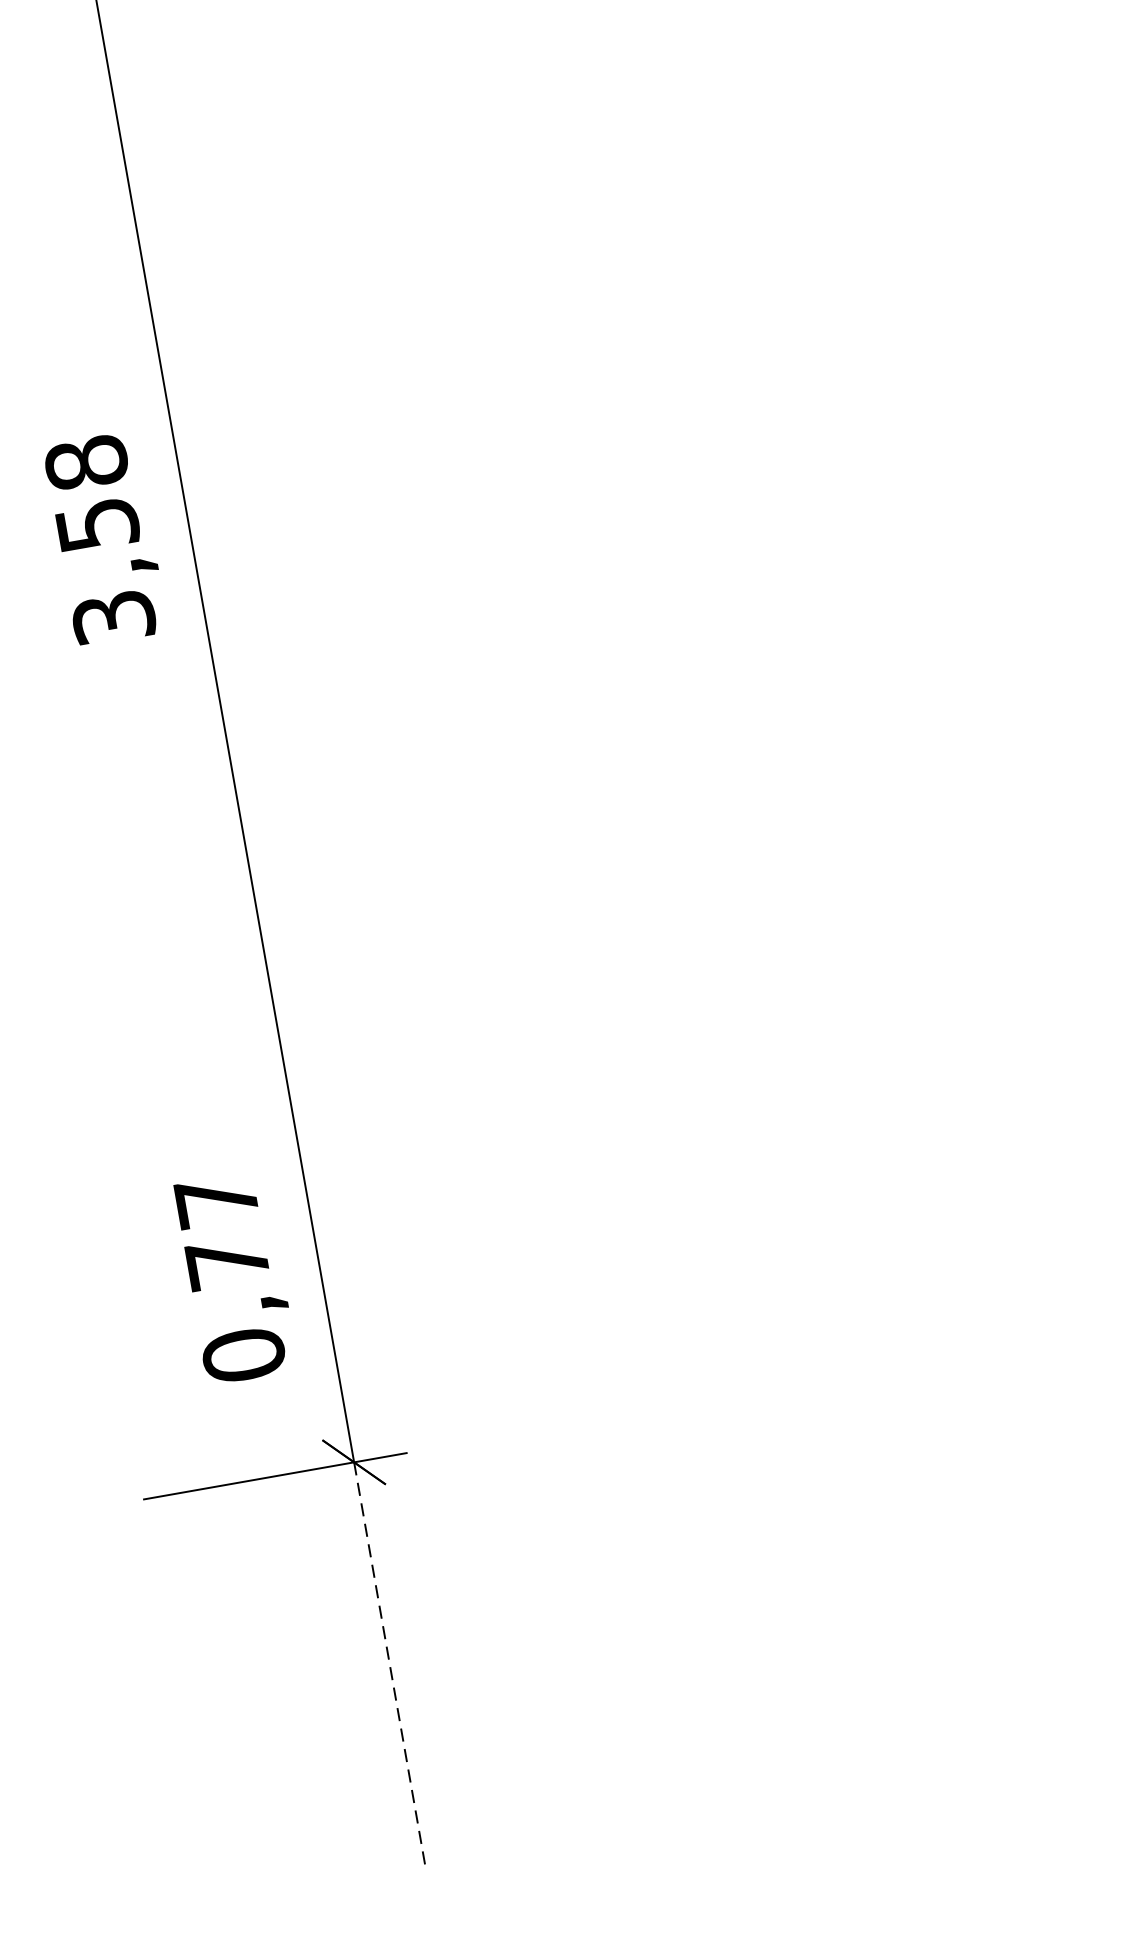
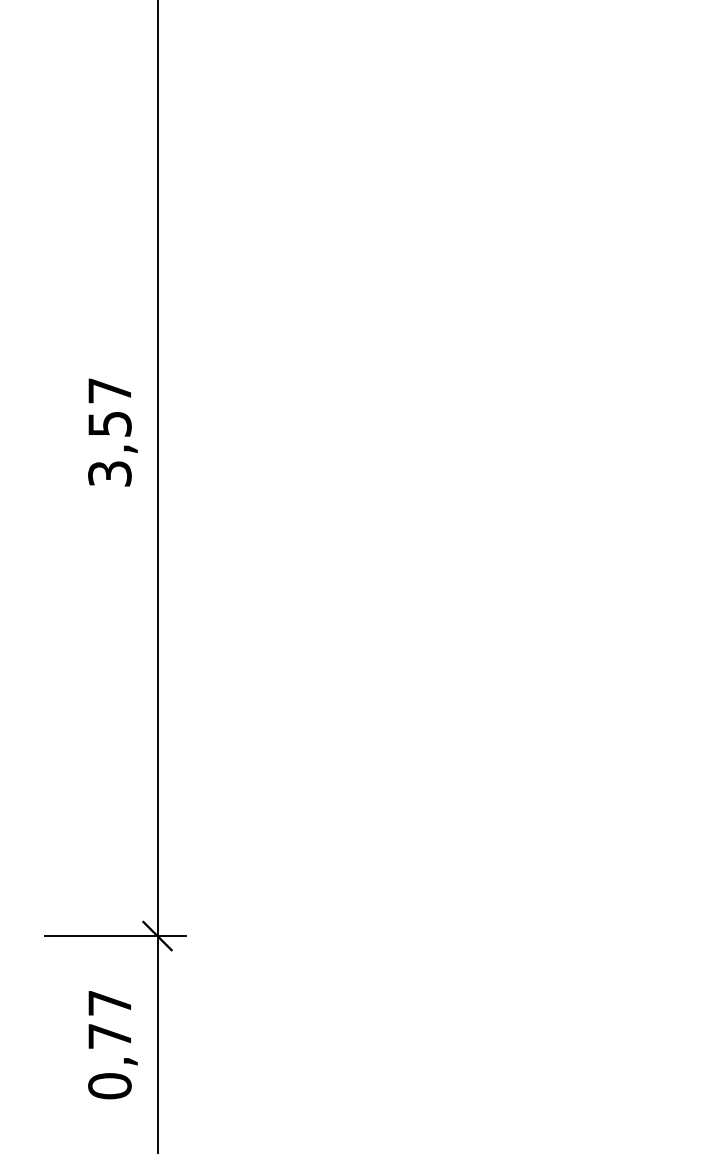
text: (85, 462) -> (109, 390), 3,58 -> 3,57
text: (235, 1278) -> (112, 1045), moved
line: (389, 1664) -> (157, 1044), dashed -> solid

